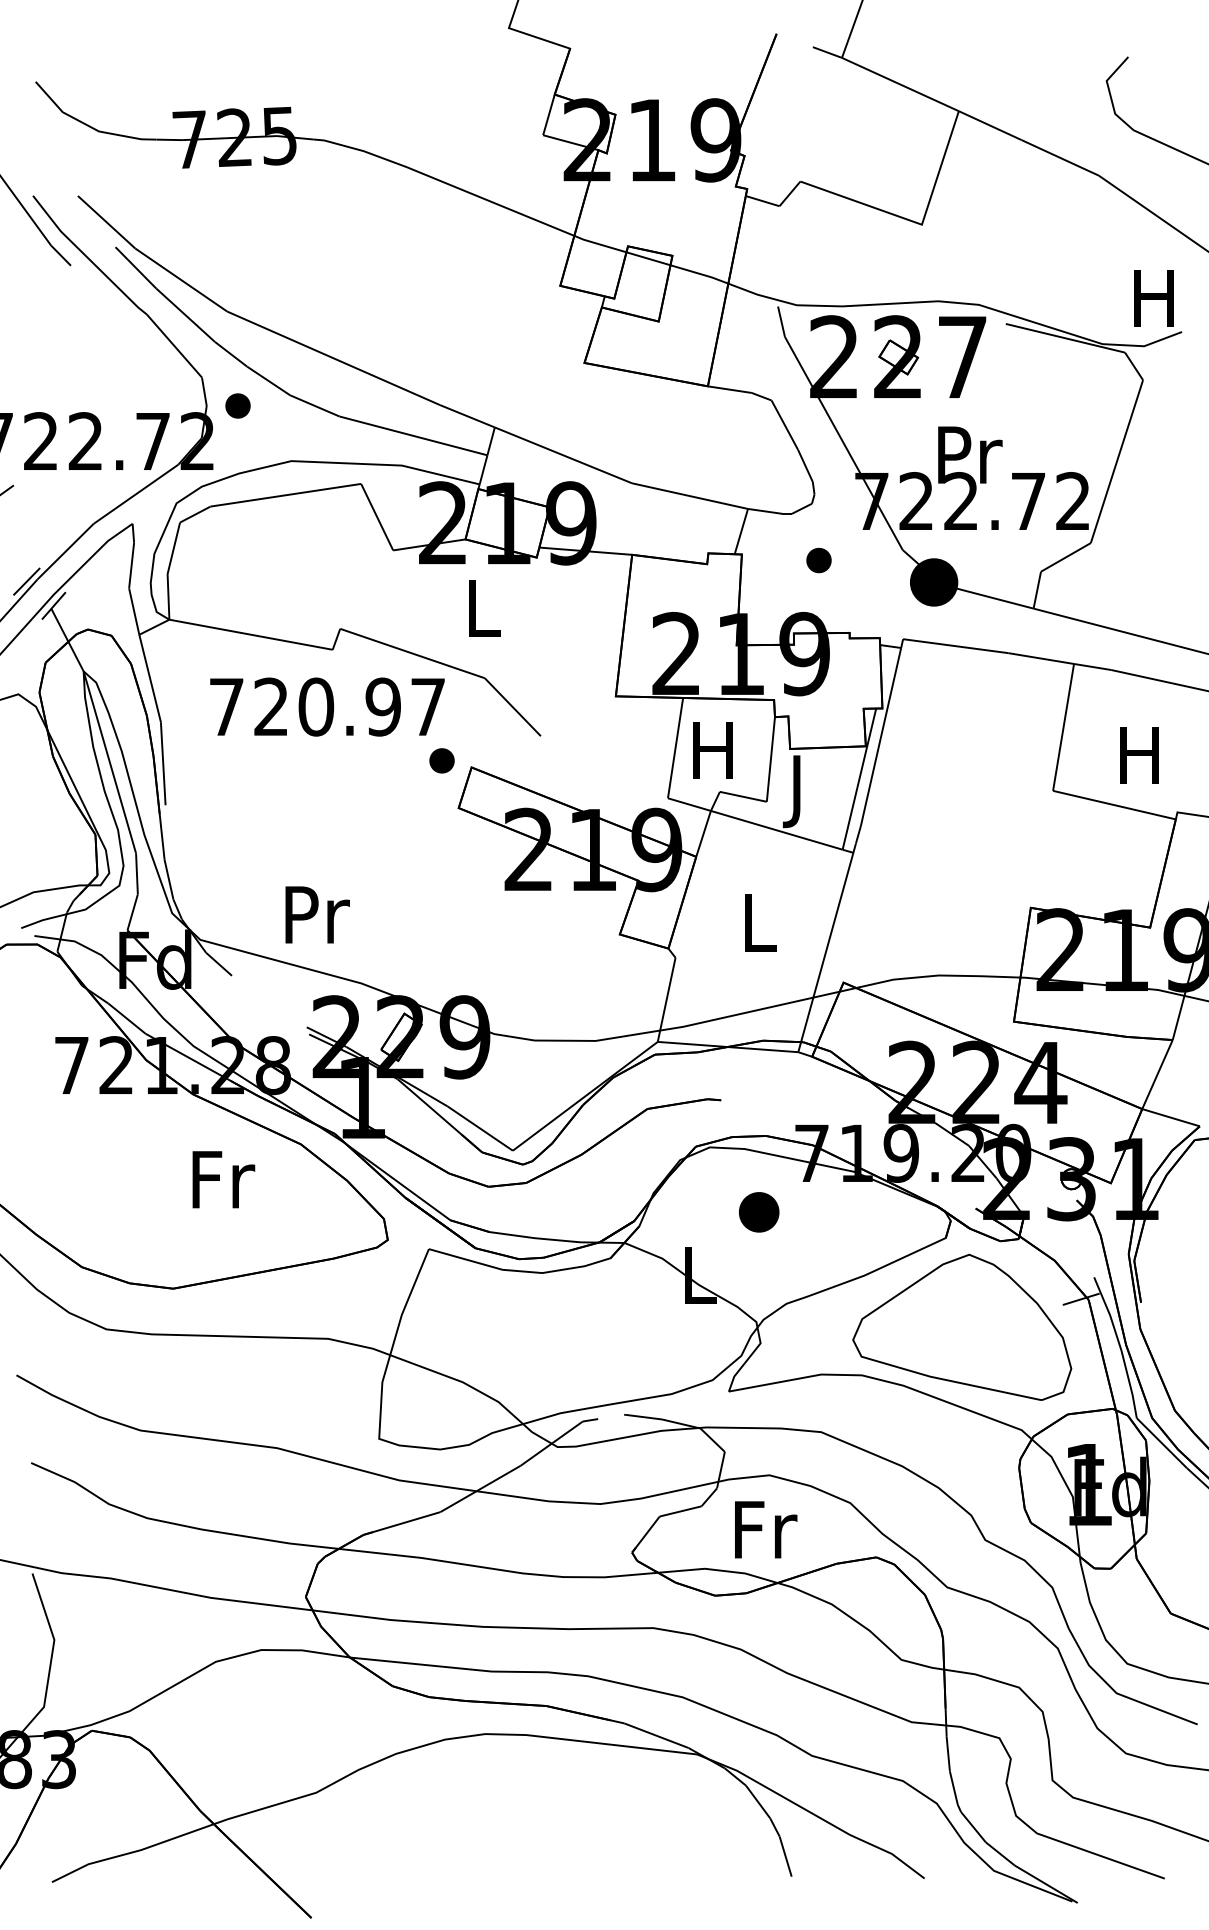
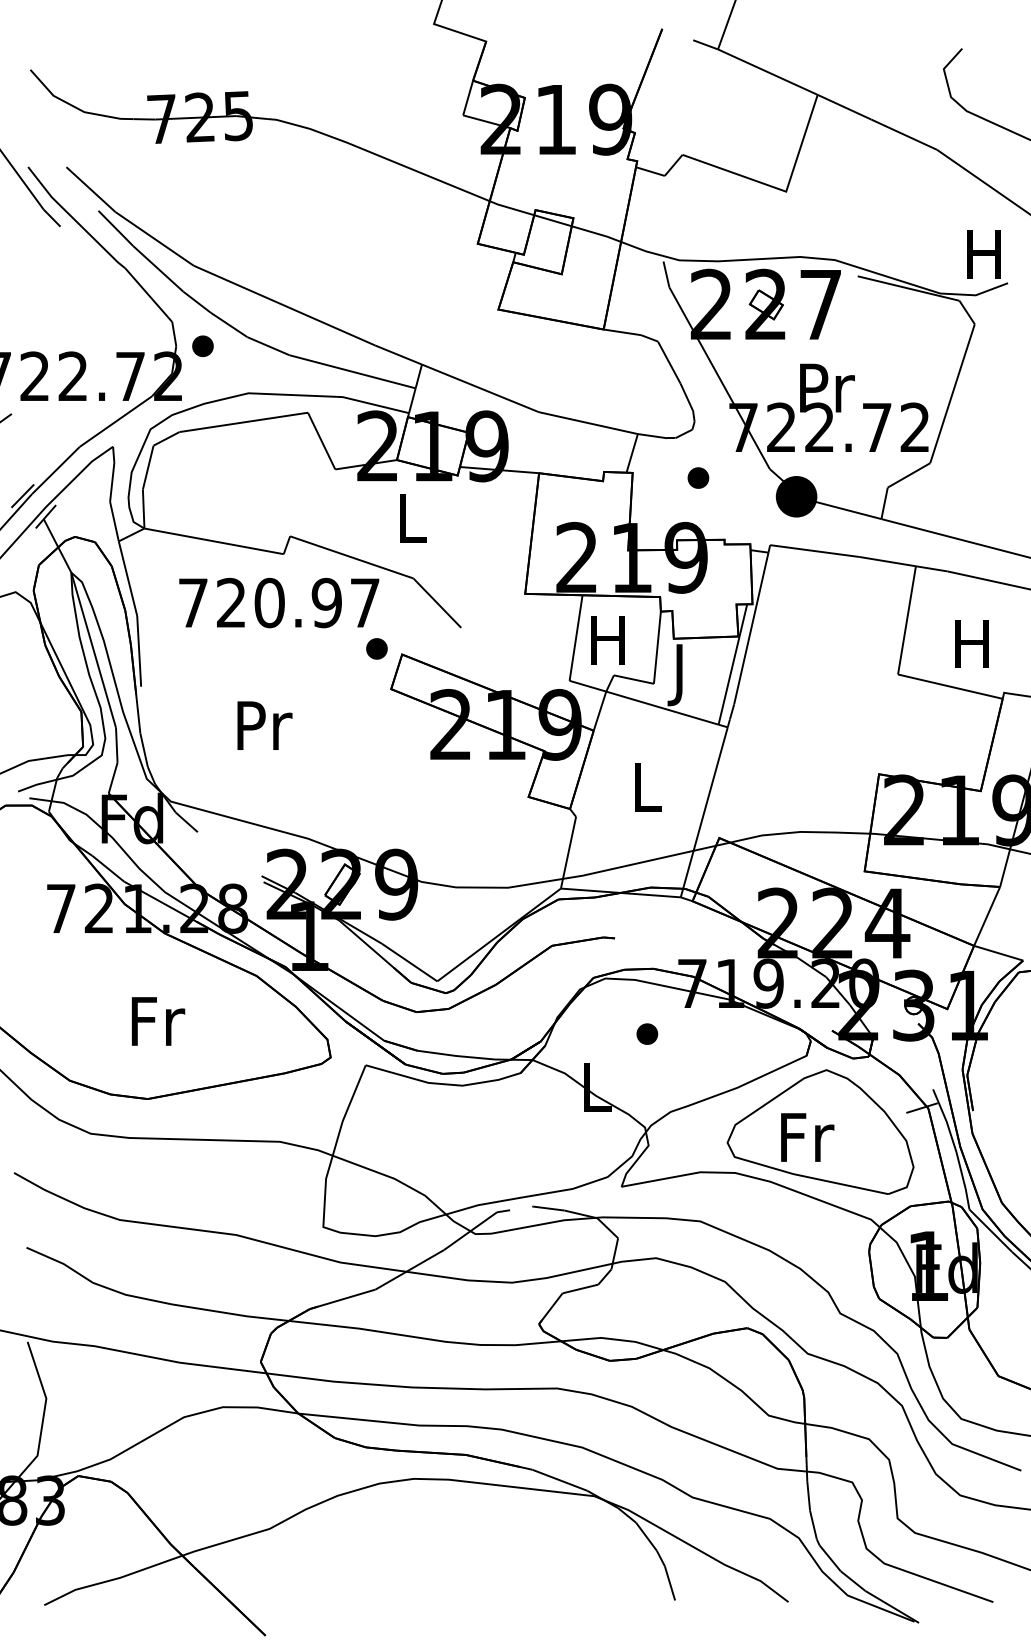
text: (317, 914) -> (264, 725), moved
text: (223, 1179) -> (158, 1021), moved
part: (758, 1212) -> (646, 1034), size x0.62
text: (766, 1529) -> (808, 1137), moved

